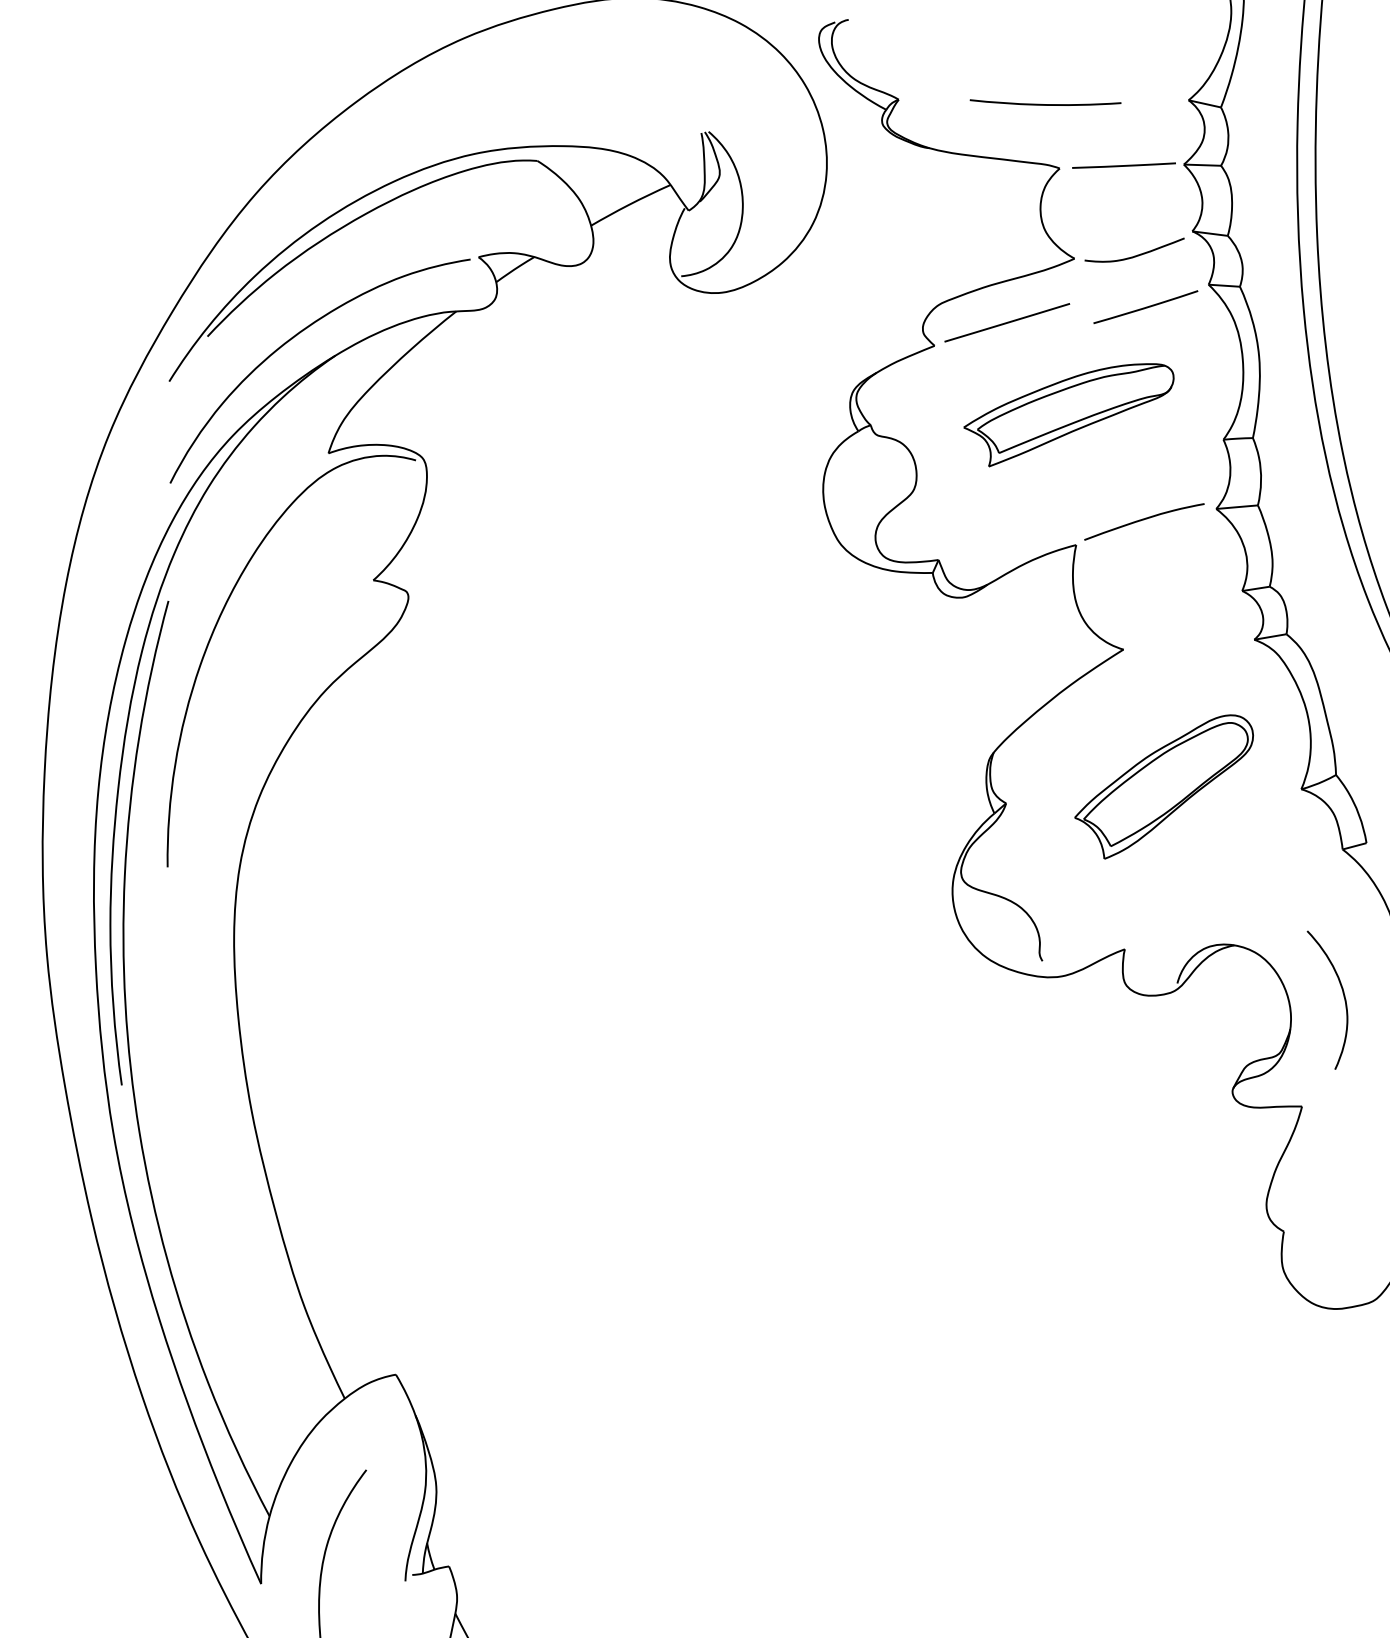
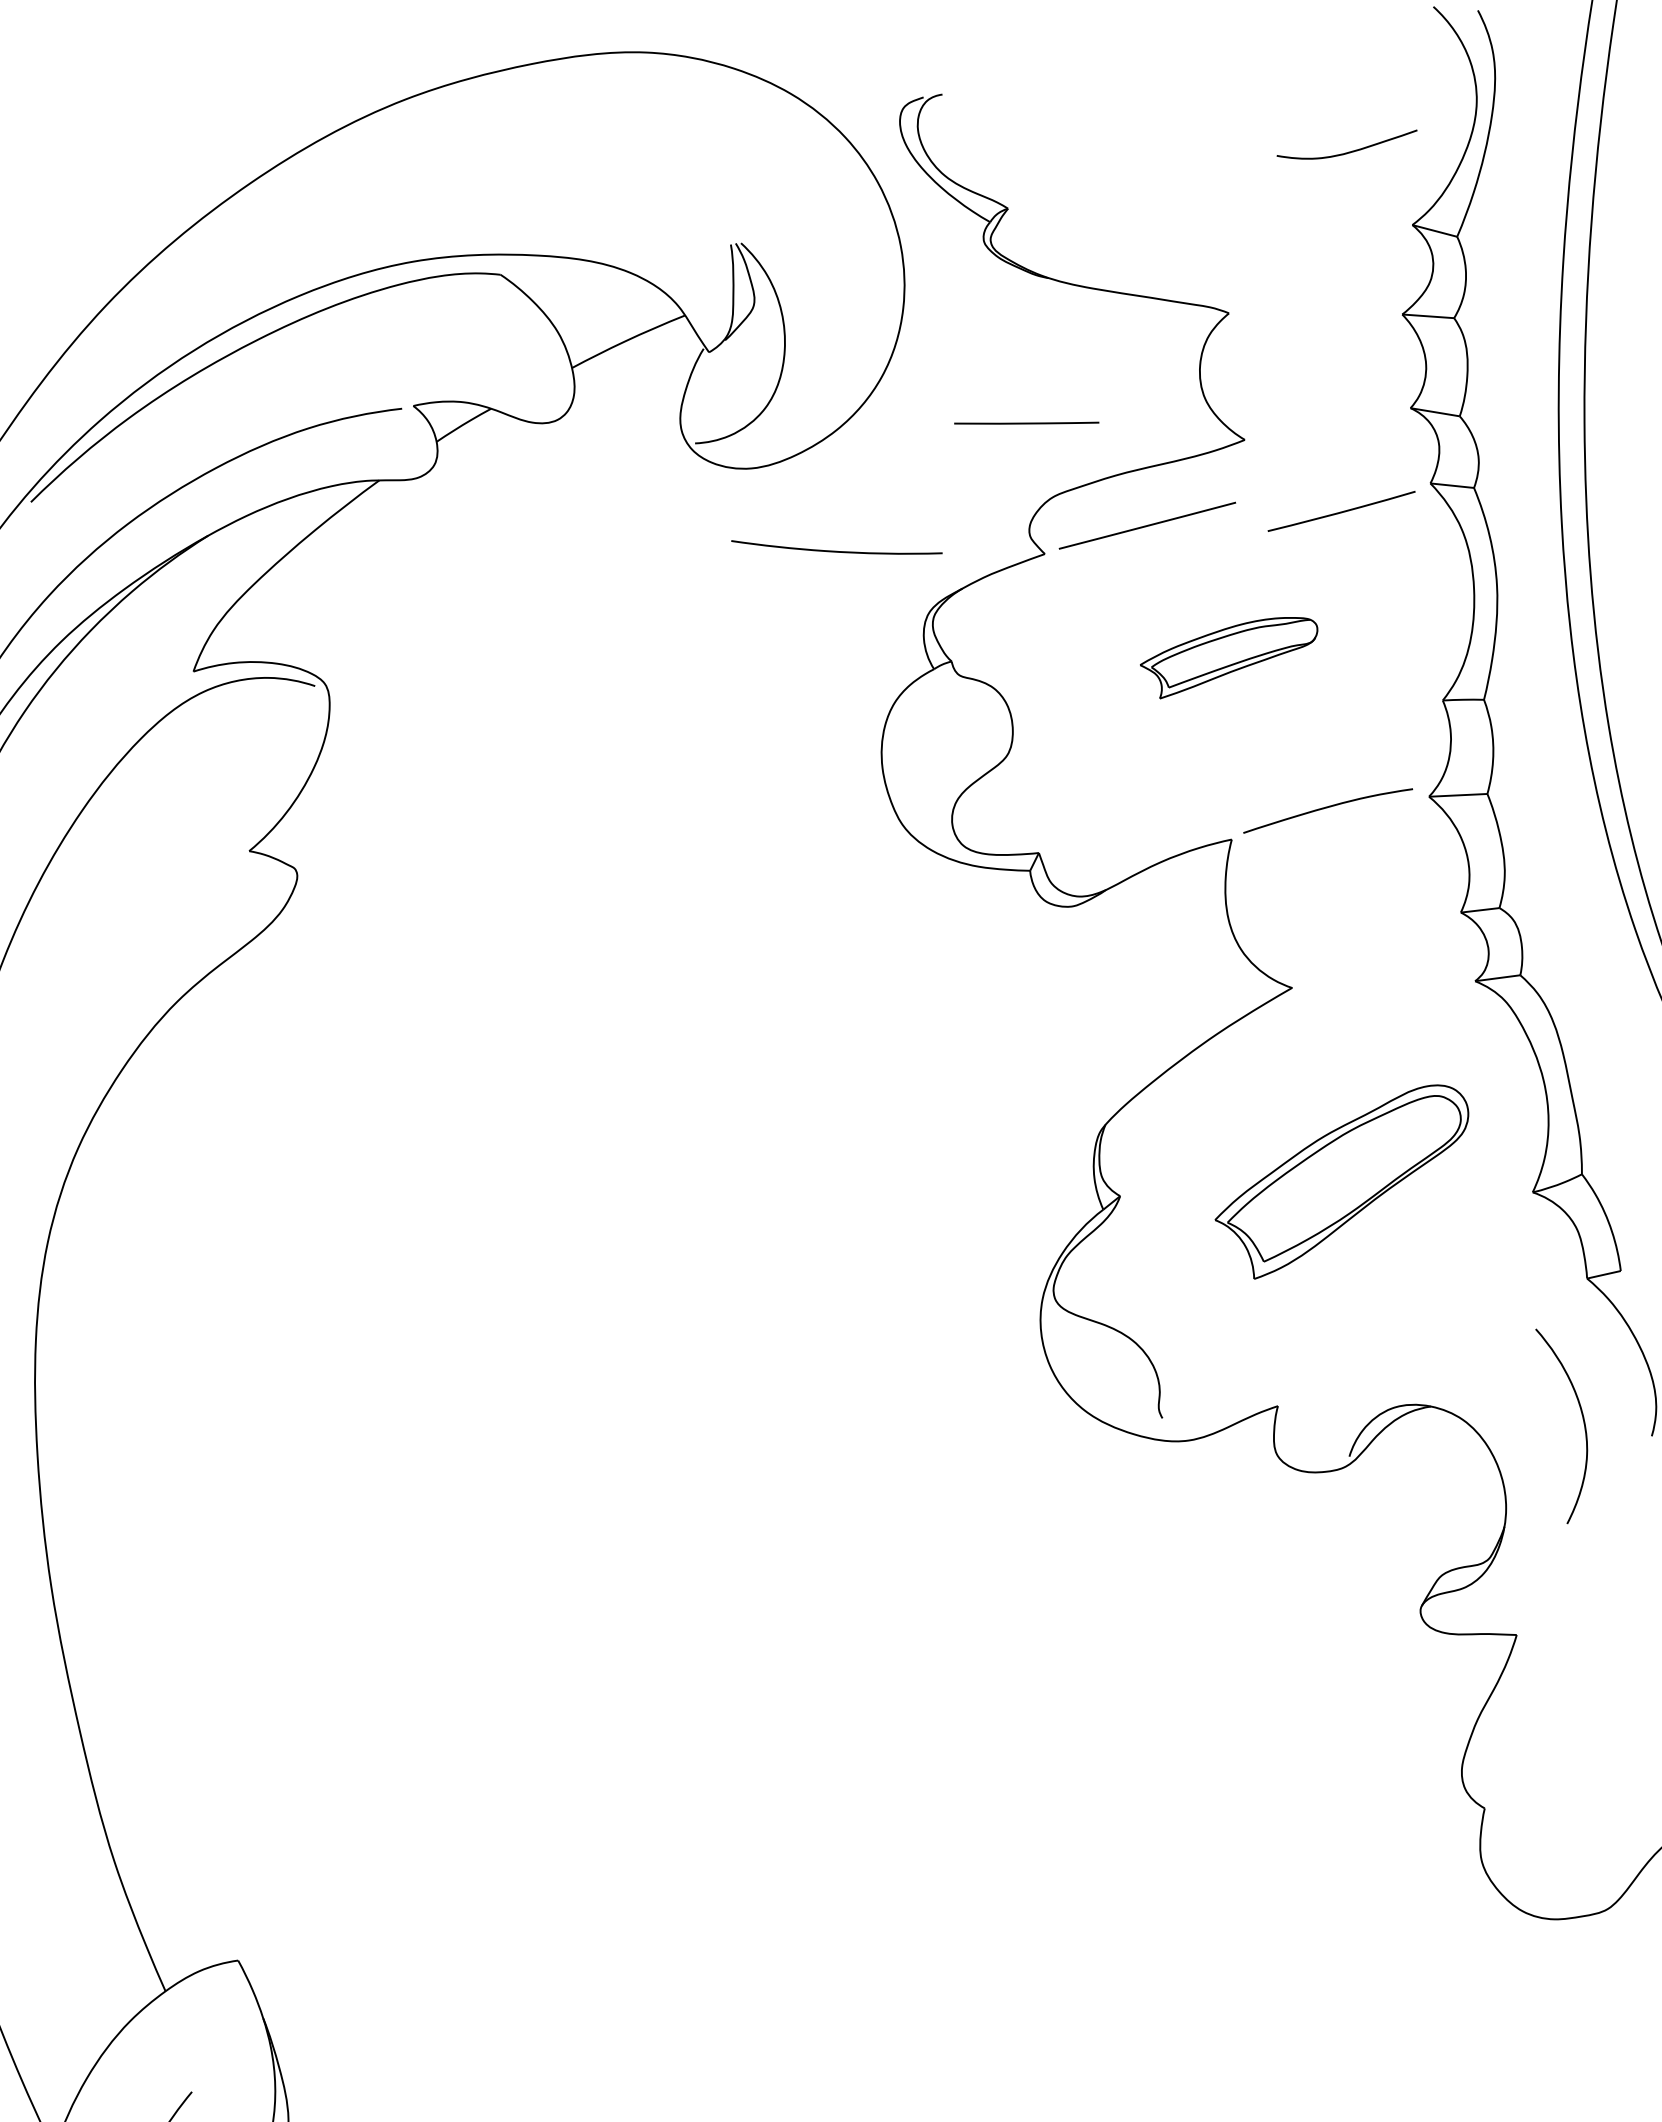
curve: (1045, 104) -> (836, 551), moved
line: (1123, 165) -> (1025, 422), moved
curve: (1137, 254) -> (1350, 150), moved
part: (1068, 415) -> (1227, 658), size x0.6
curve: (1343, 997) -> (1582, 1423), moved

